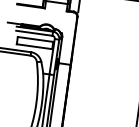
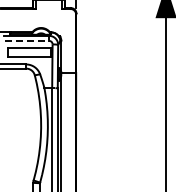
line: (34, 32) -> (27, 40), solid -> dashed

